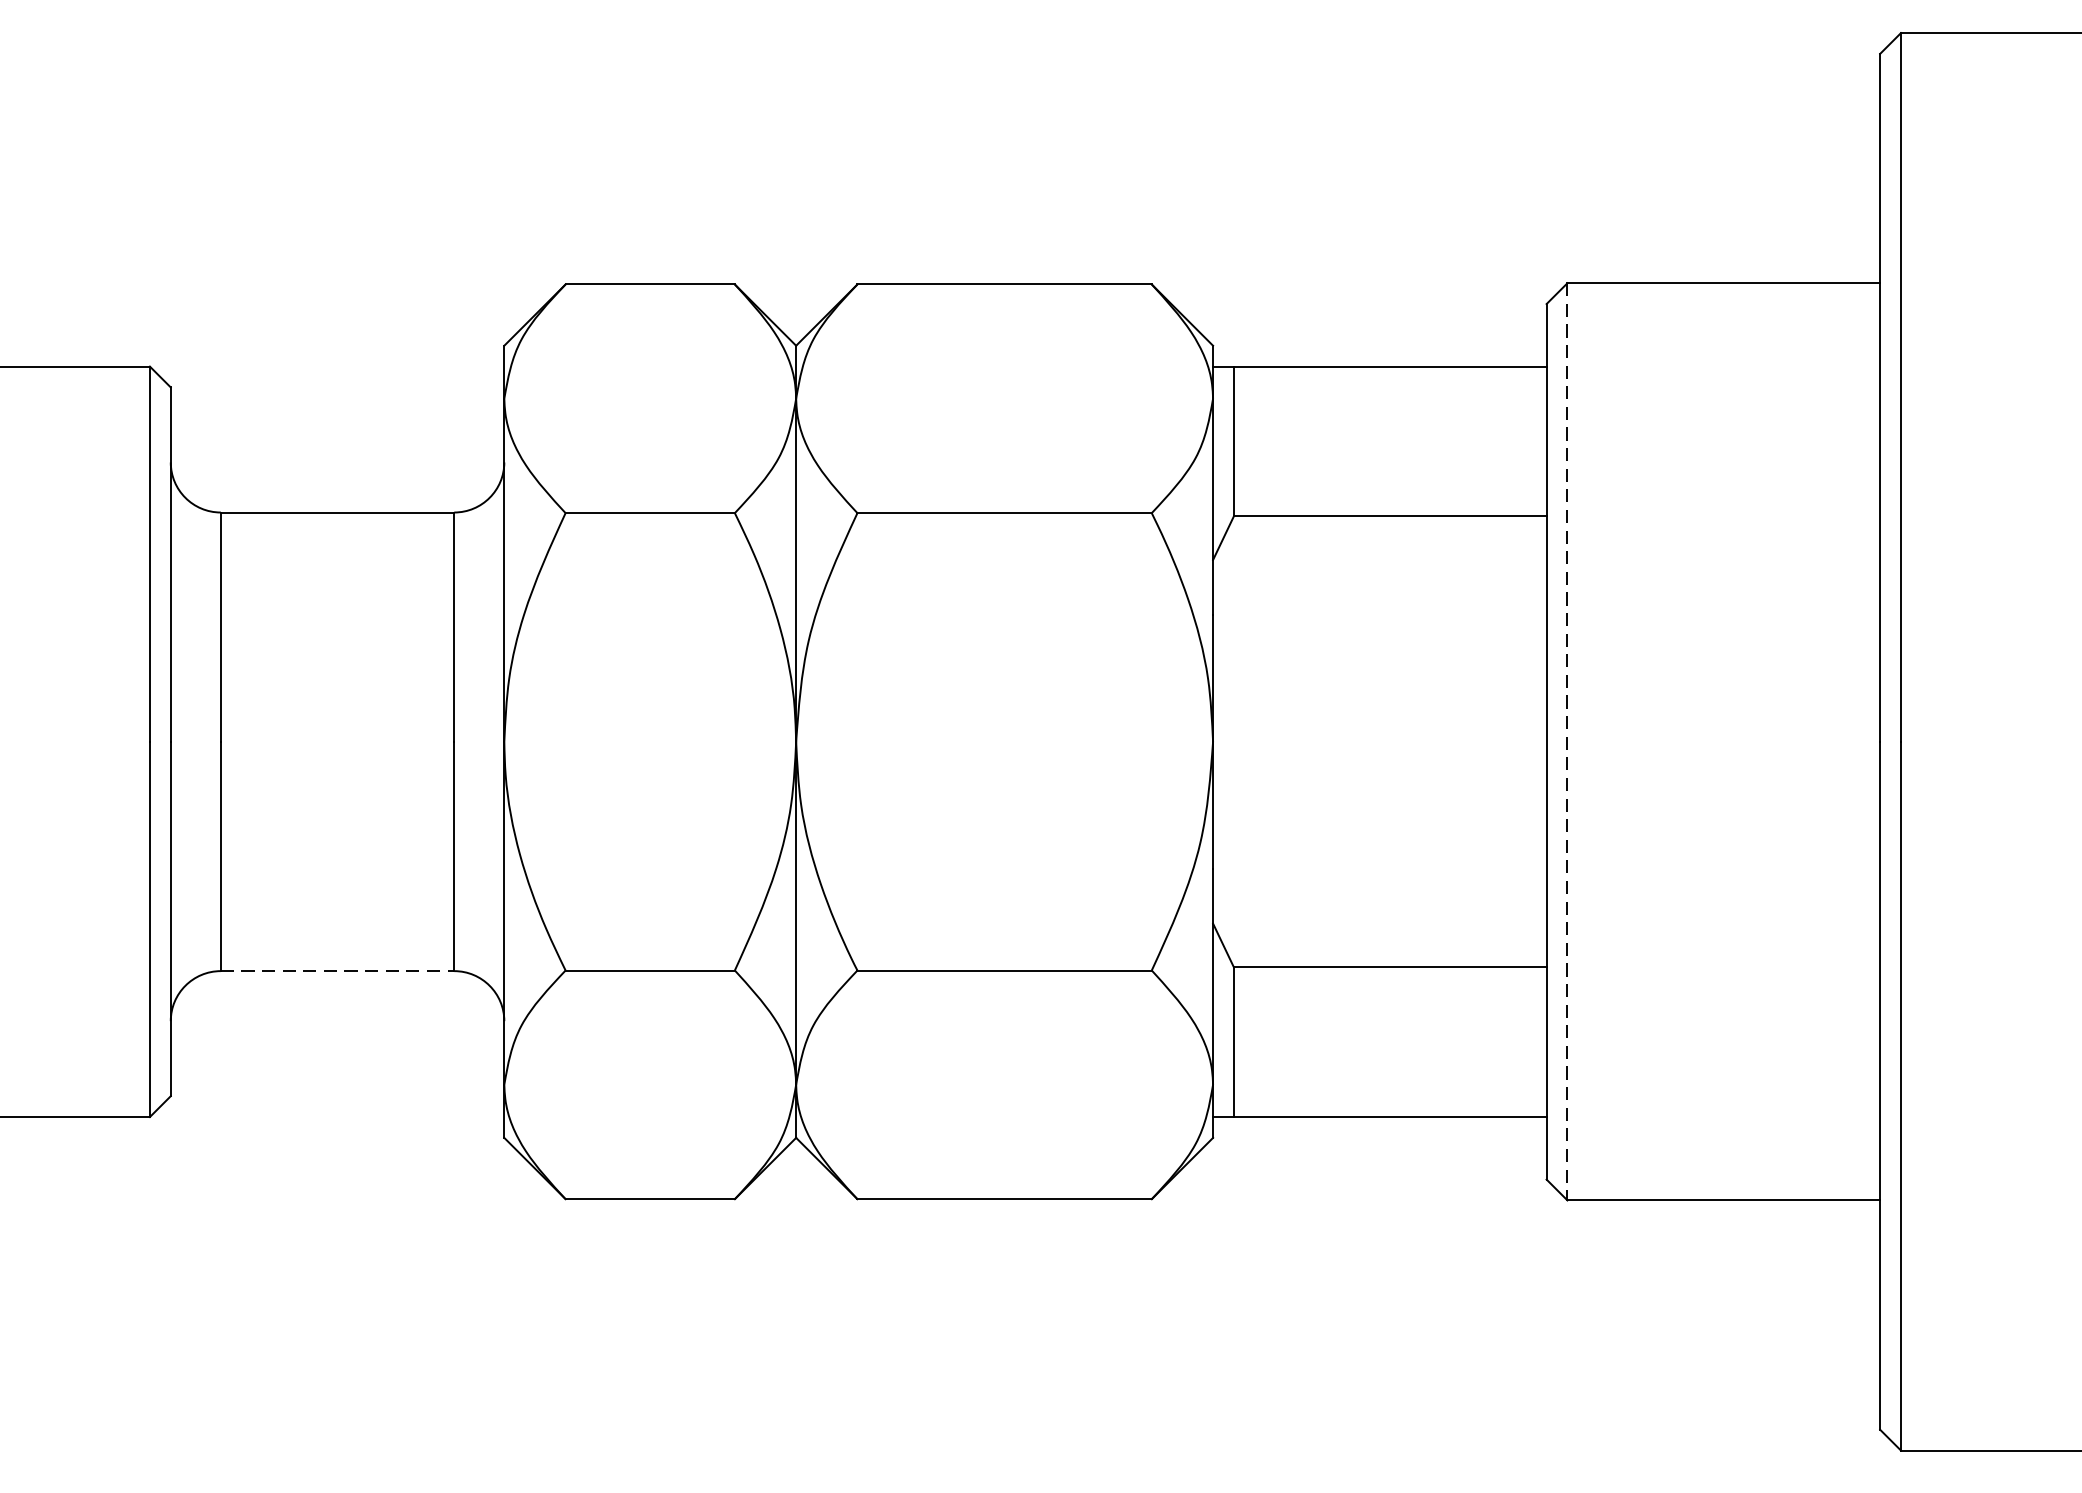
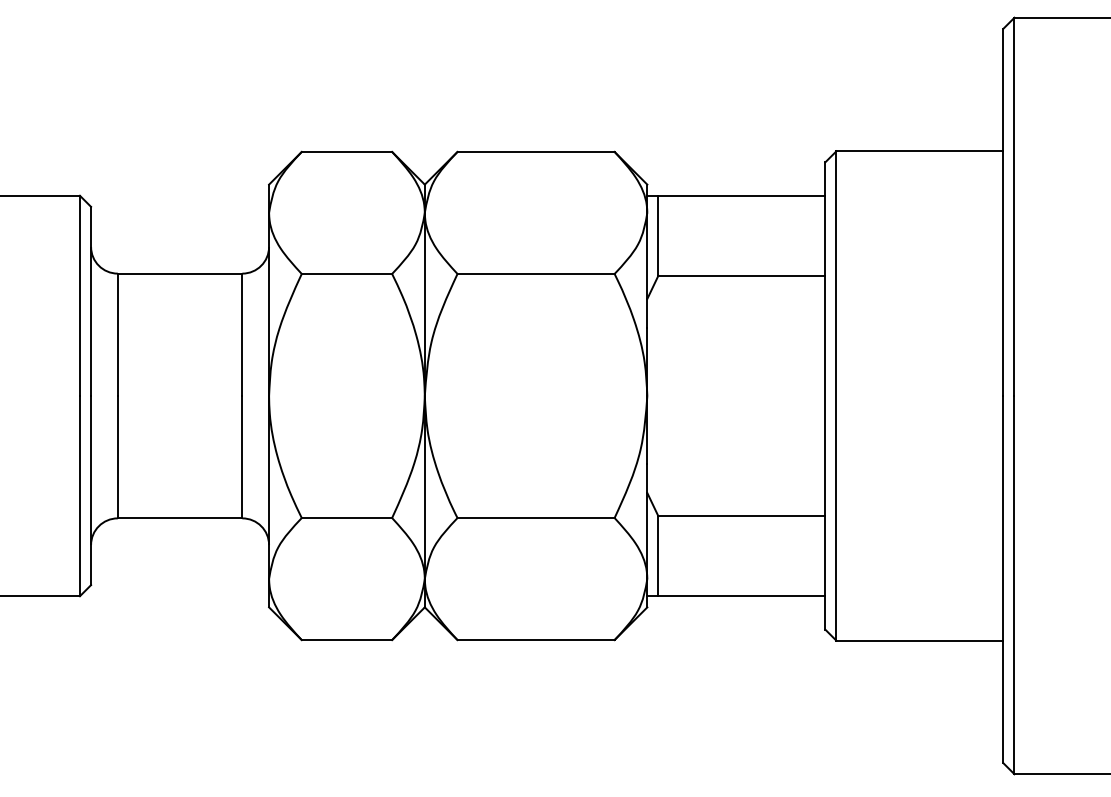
line: (1567, 742) -> (836, 396), dashed -> solid
line: (338, 971) -> (180, 518), dashed -> solid

